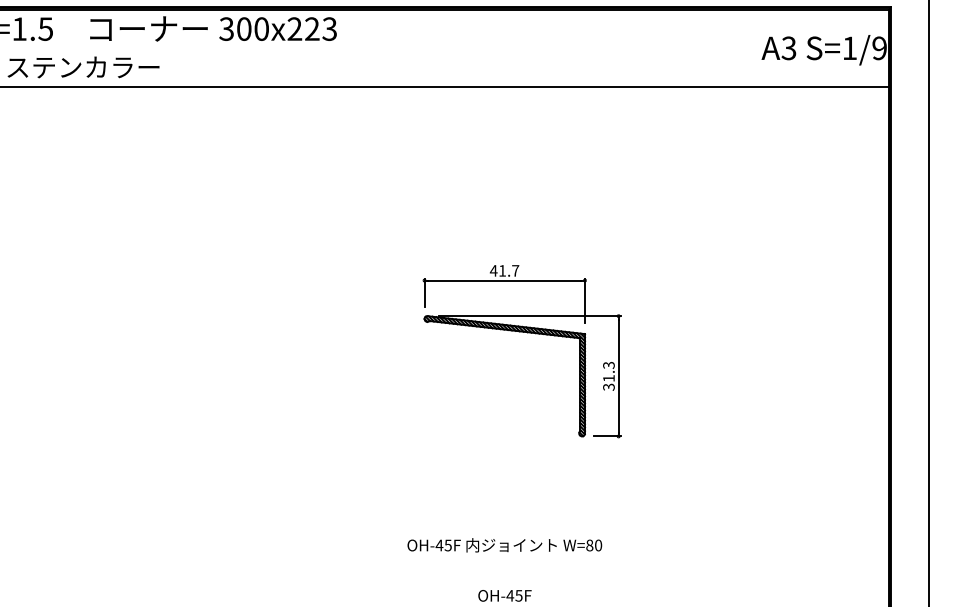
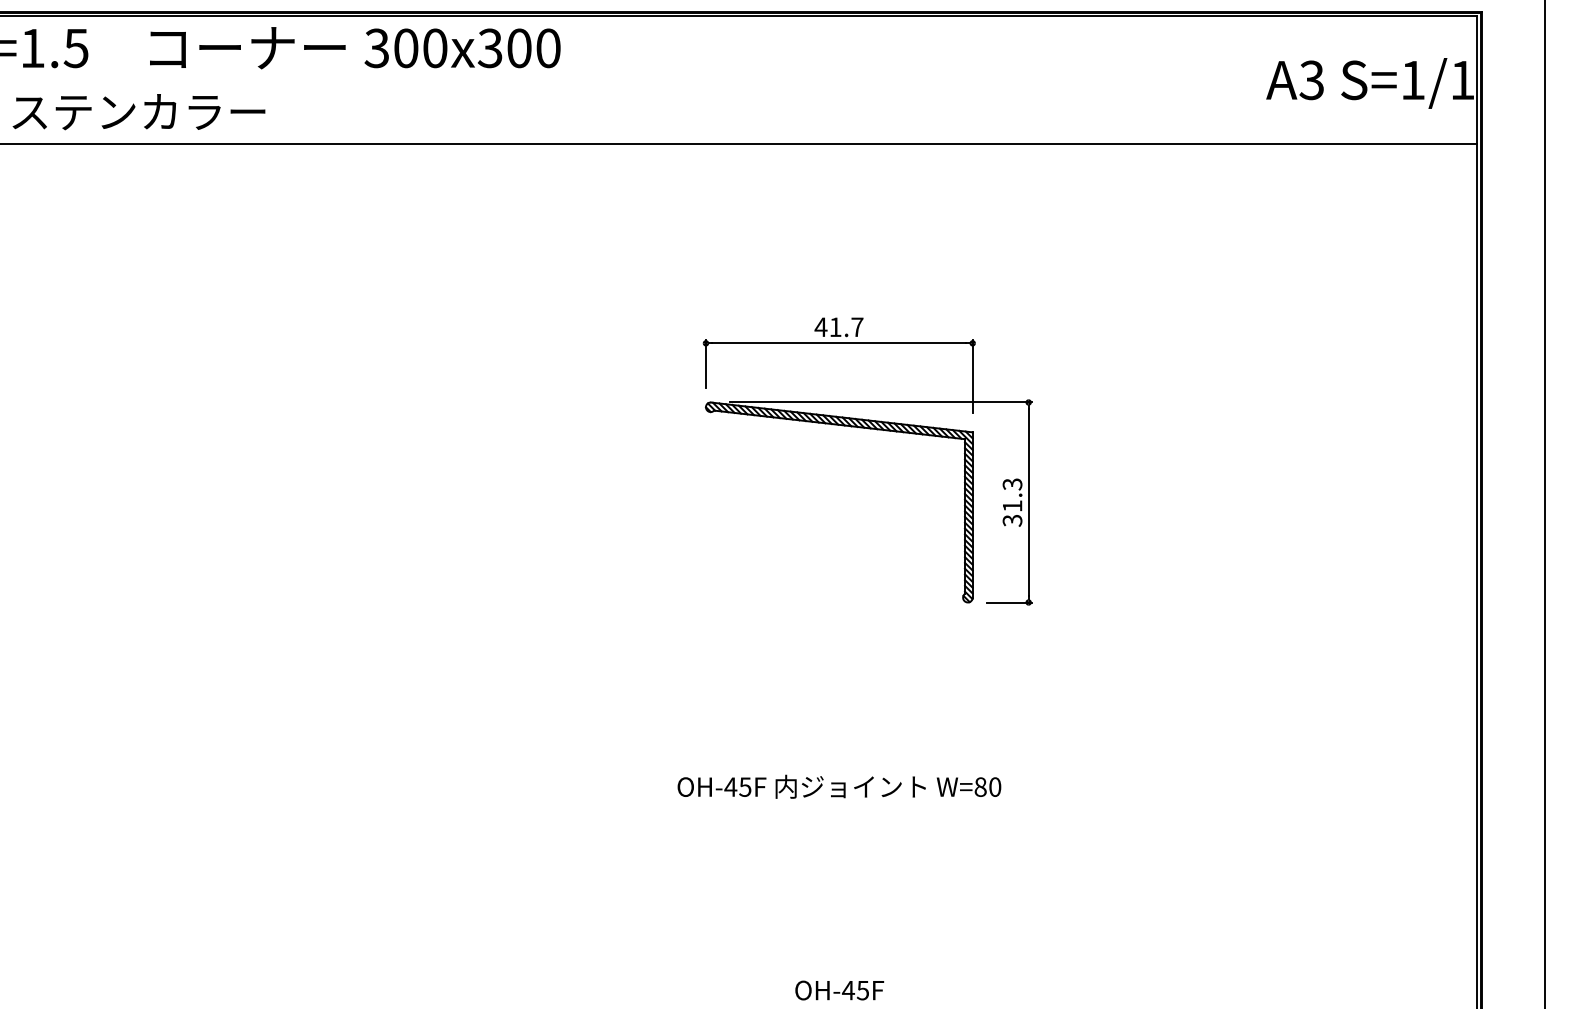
text: (312, 28) -> (519, 47), 300x223 -> 300x300
text: (879, 48) -> (1462, 80), S=1/9 -> S=1/1
part: (527, 333) -> (877, 431), moved
text: (504, 545) -> (838, 787), moved

